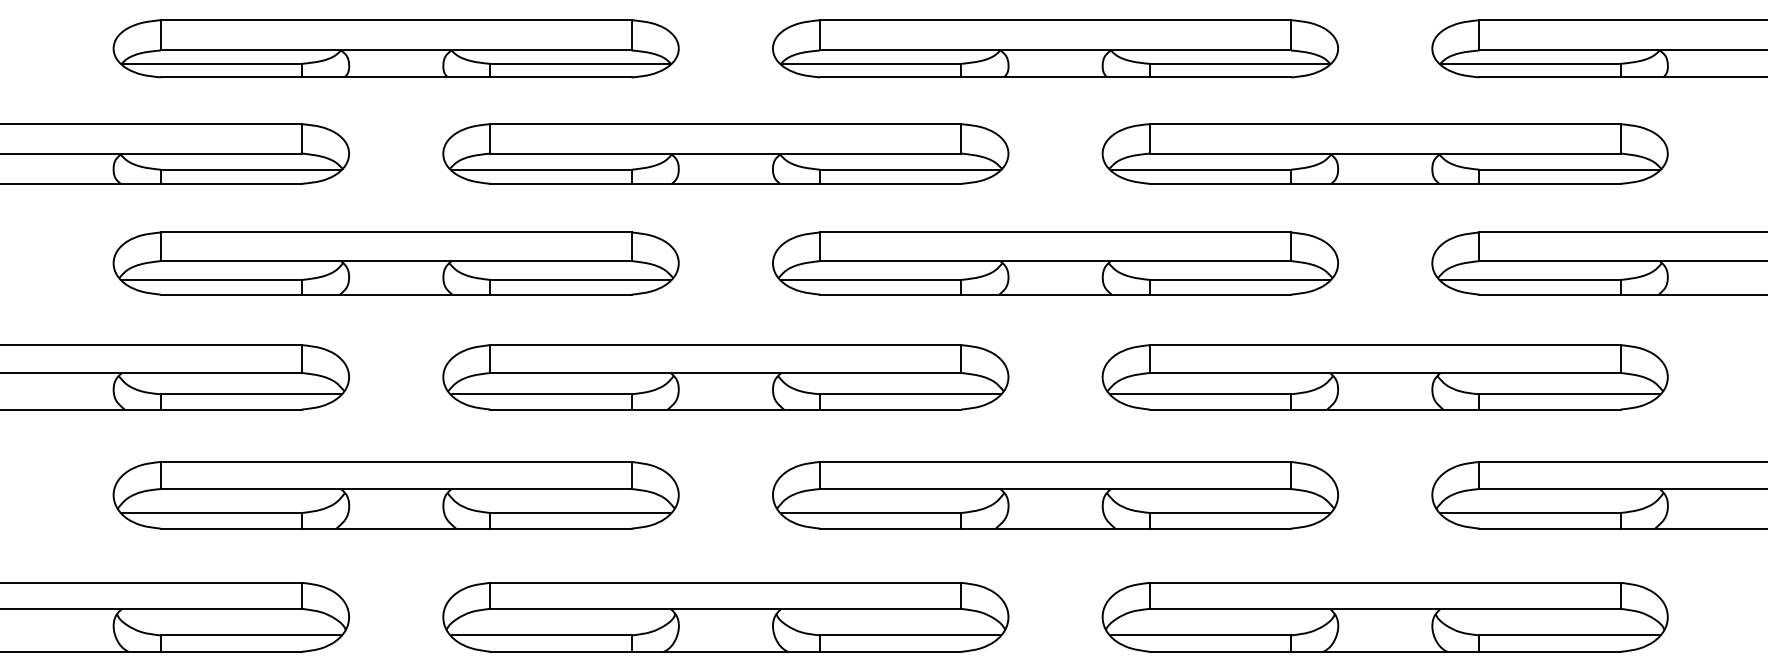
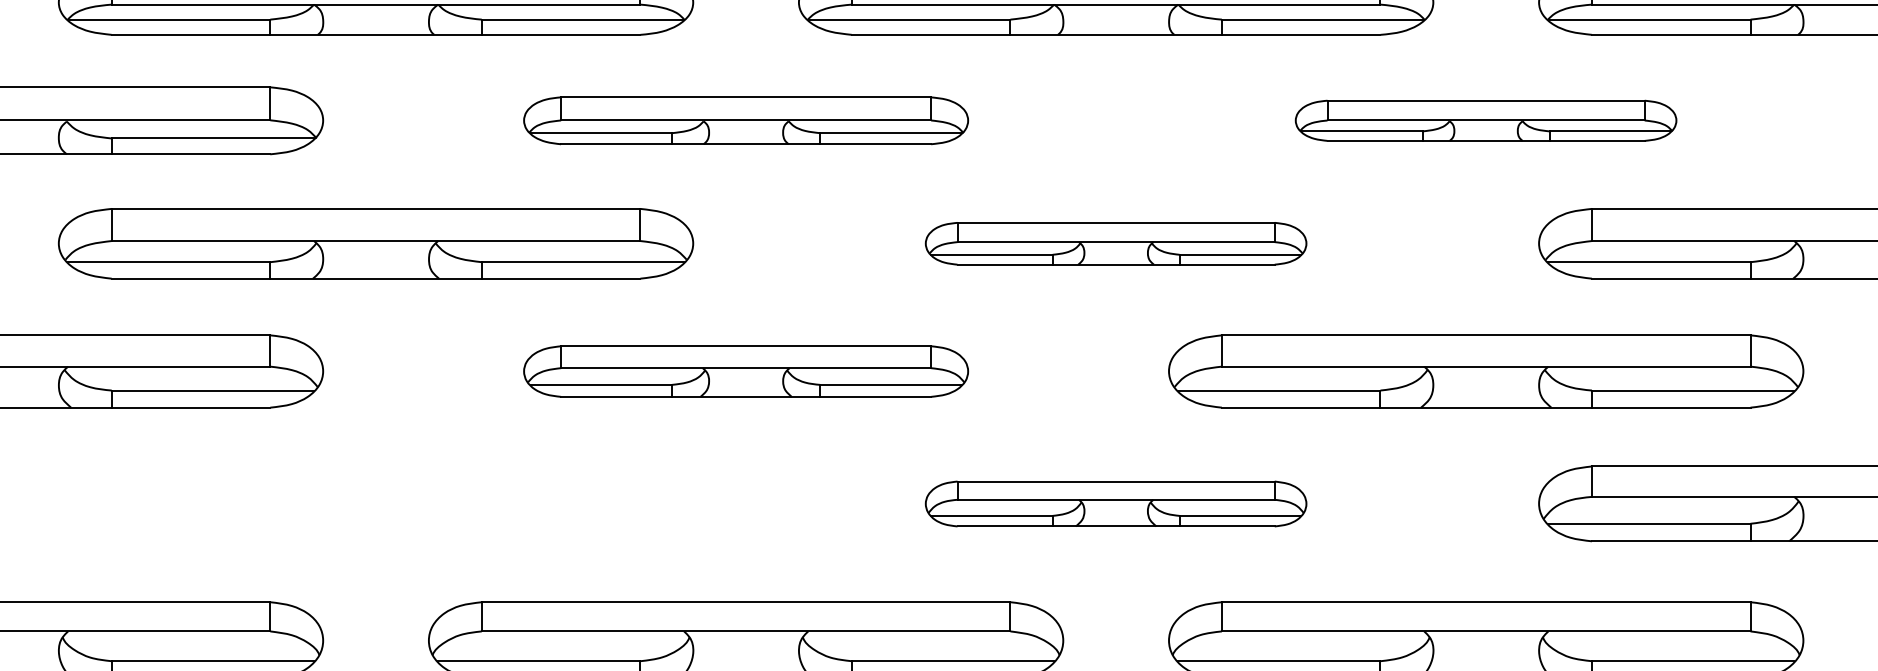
part: (725, 153) -> (745, 120), size x0.7
part: (1384, 153) -> (1485, 120), size x0.6
part: (1055, 263) -> (1116, 243), size x0.6
part: (725, 377) -> (745, 371), size x0.7
part: (395, 495) -> (375, 504), removed
part: (1055, 495) -> (1116, 504), size x0.6

